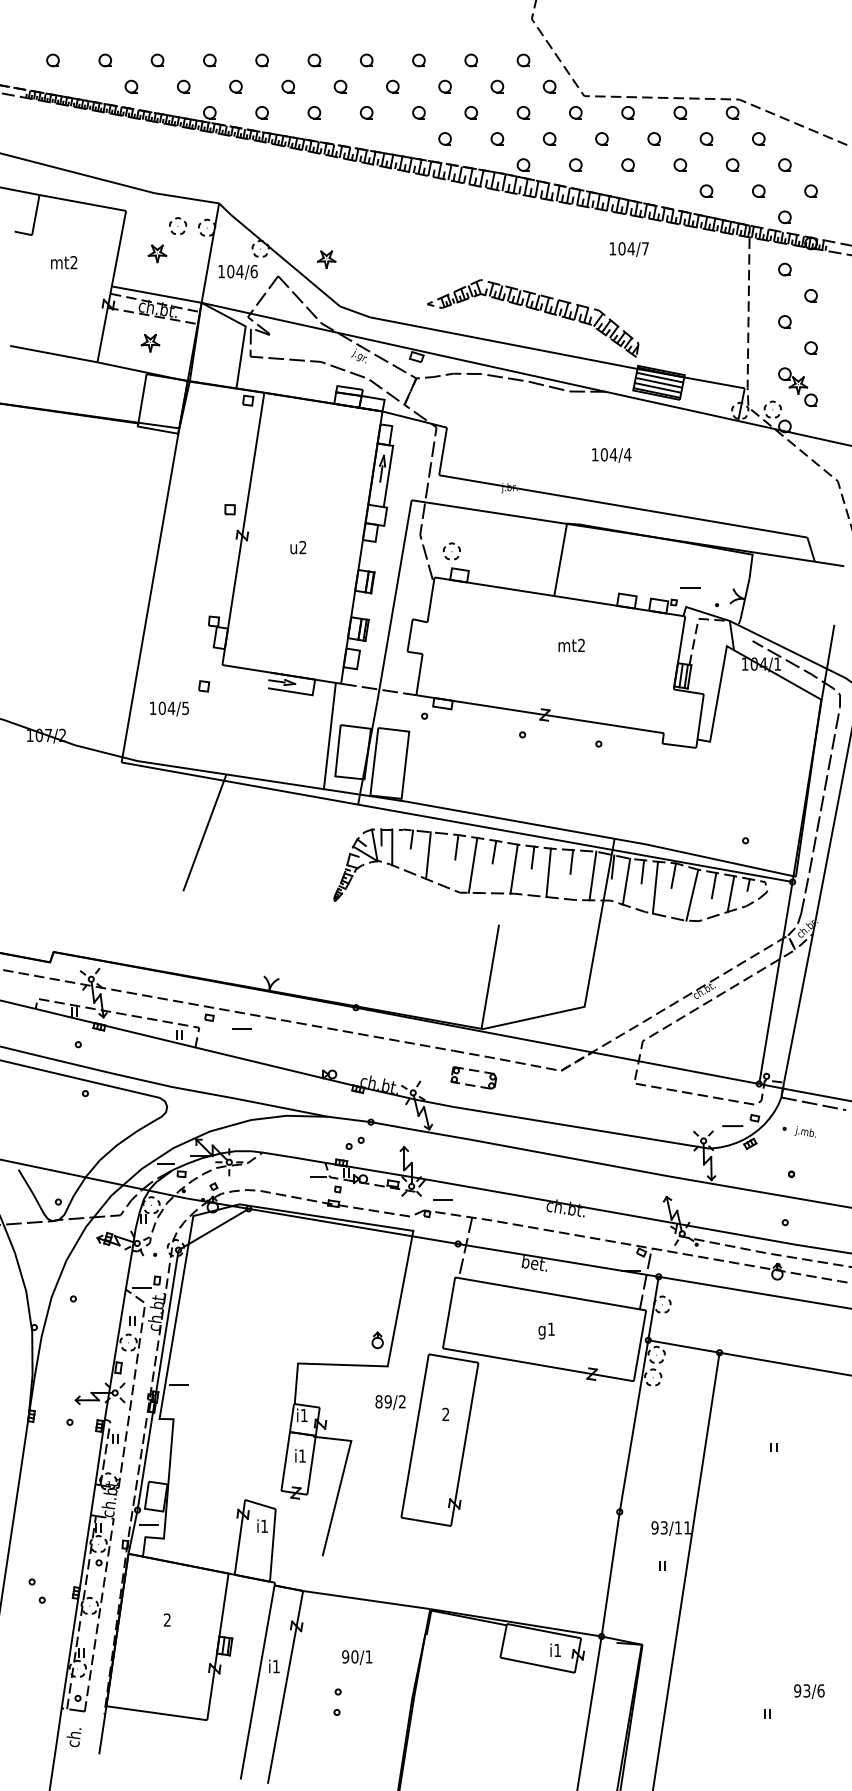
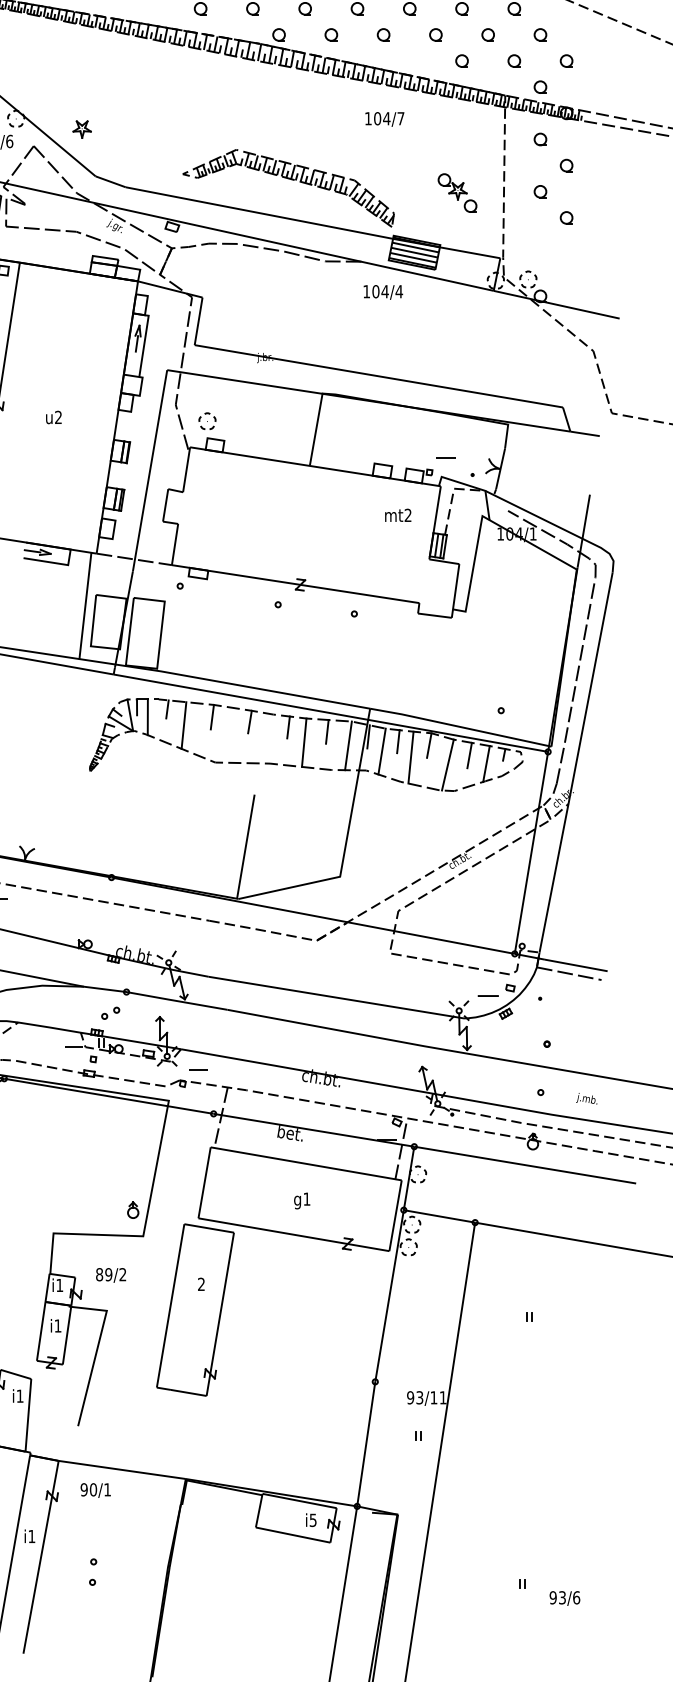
part: (797, 386) -> (457, 192), moved
text: (611, 455) -> (383, 292), moved
text: (571, 644) -> (398, 514), moved
line: (472, 864) -> (228, 734), removed
line: (513, 868) -> (269, 738), removed
part: (473, 1077) -> (229, 947), removed
text: (804, 1131) -> (586, 1098), moved
text: (390, 1402) -> (111, 1275), moved
text: (557, 1650) -> (313, 1520), i1 -> i5
text: (357, 1657) -> (96, 1490), moved
text: (809, 1691) -> (565, 1598), moved

